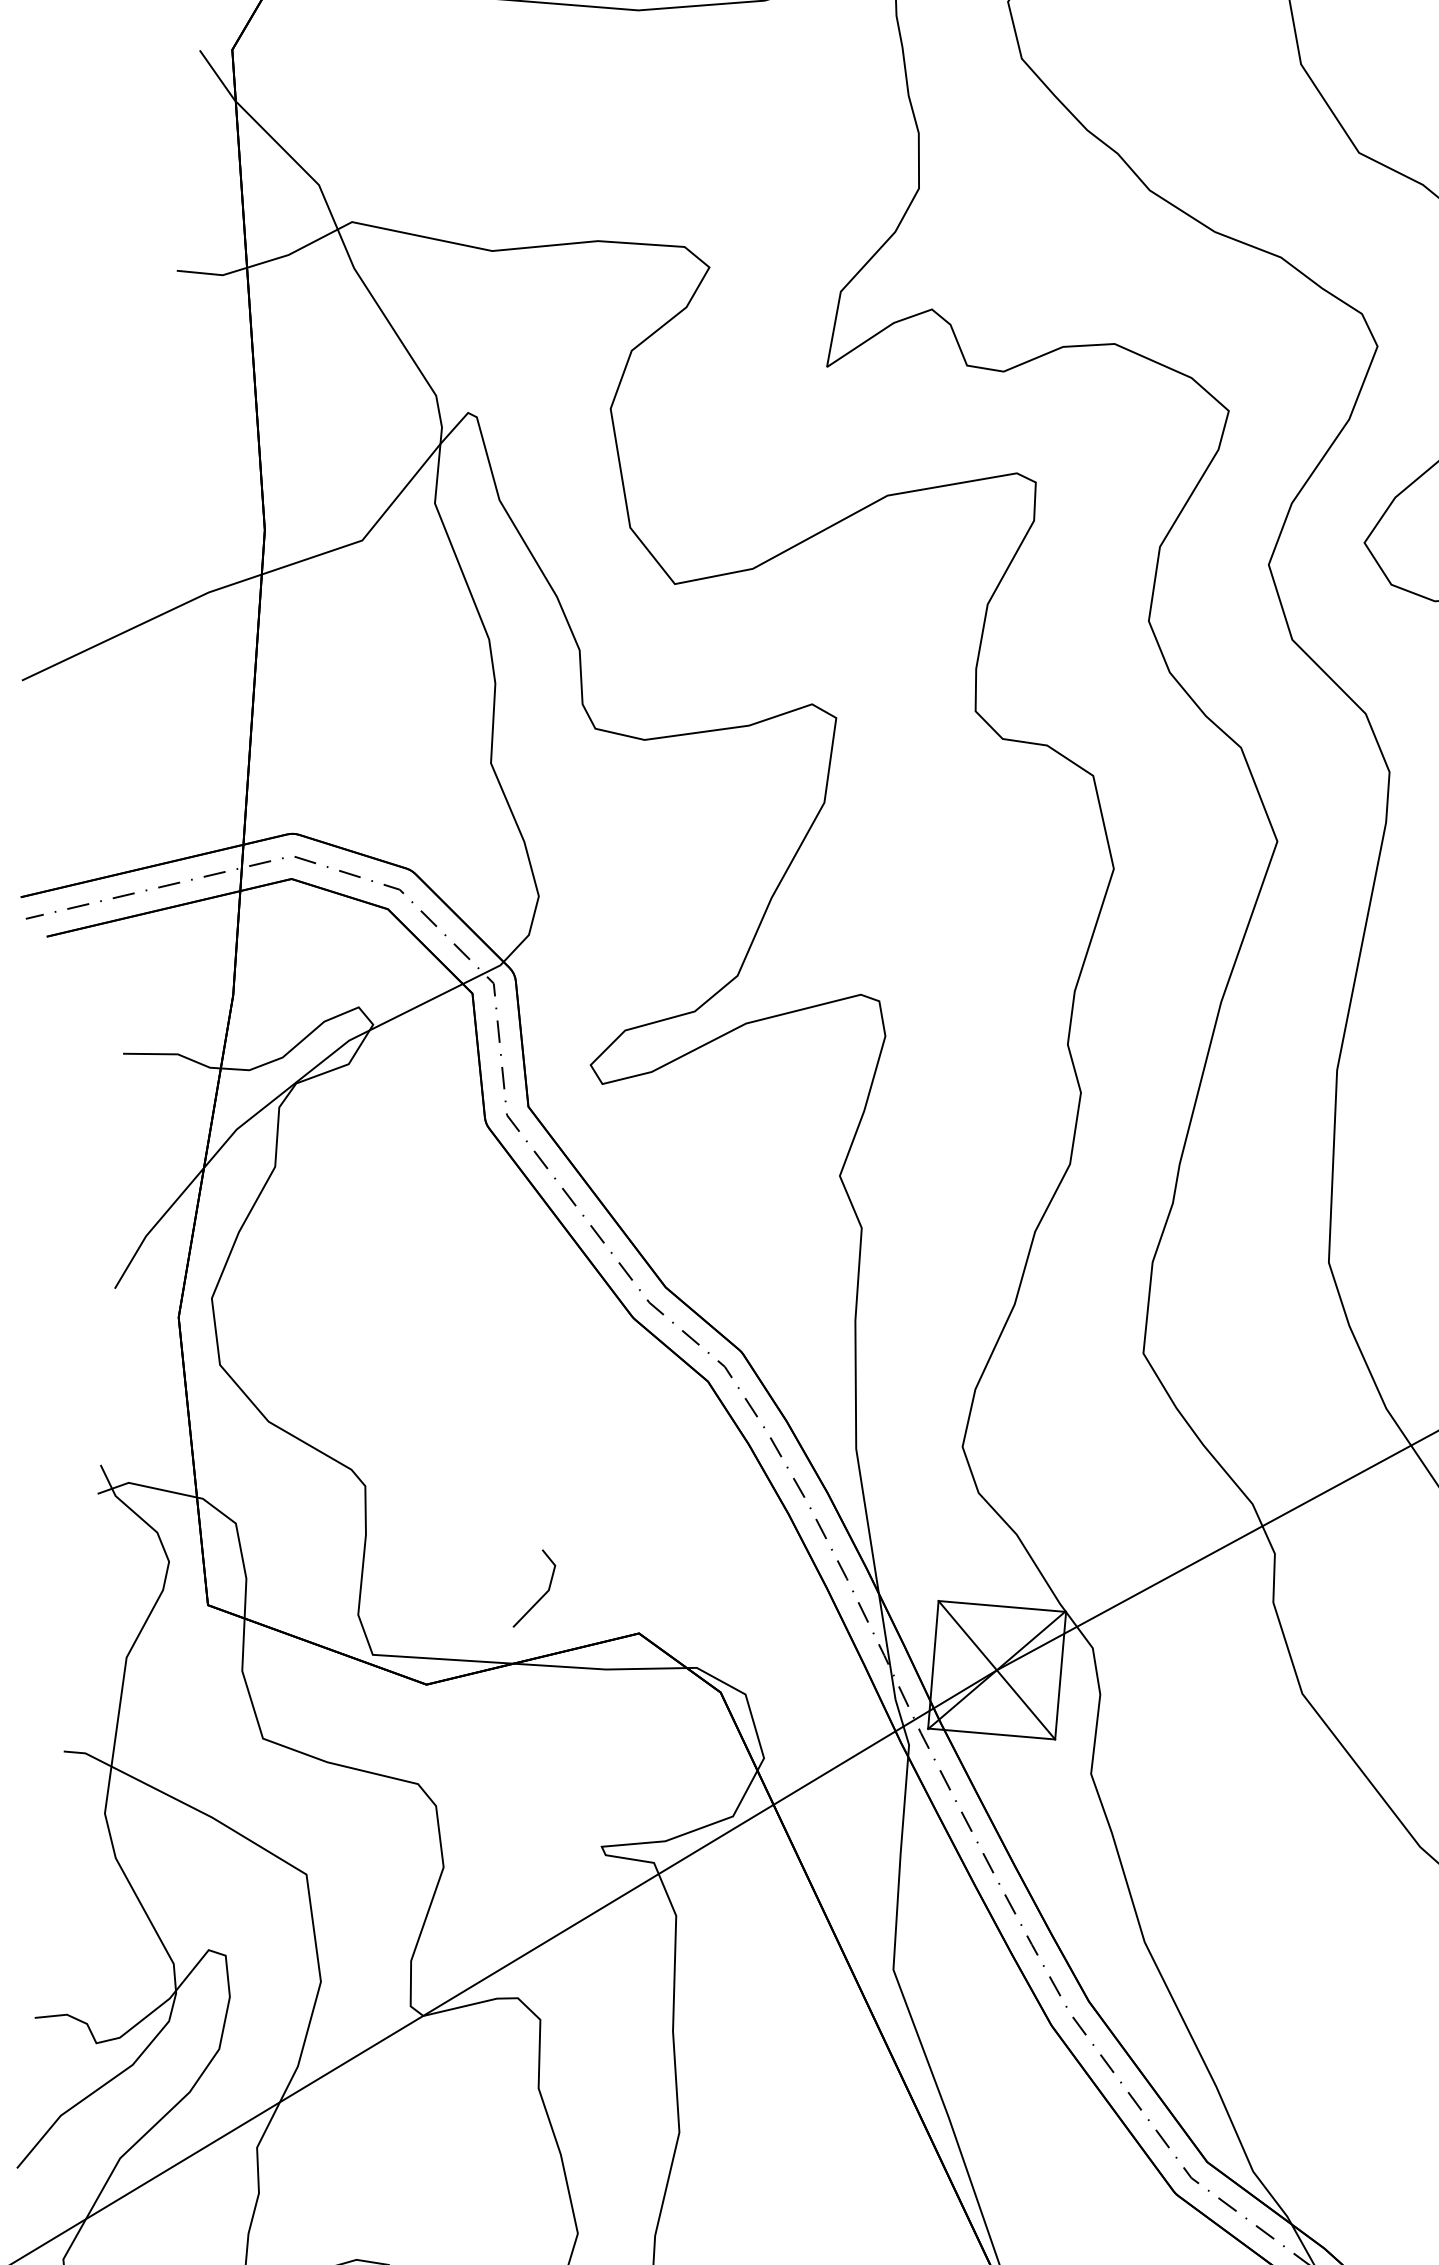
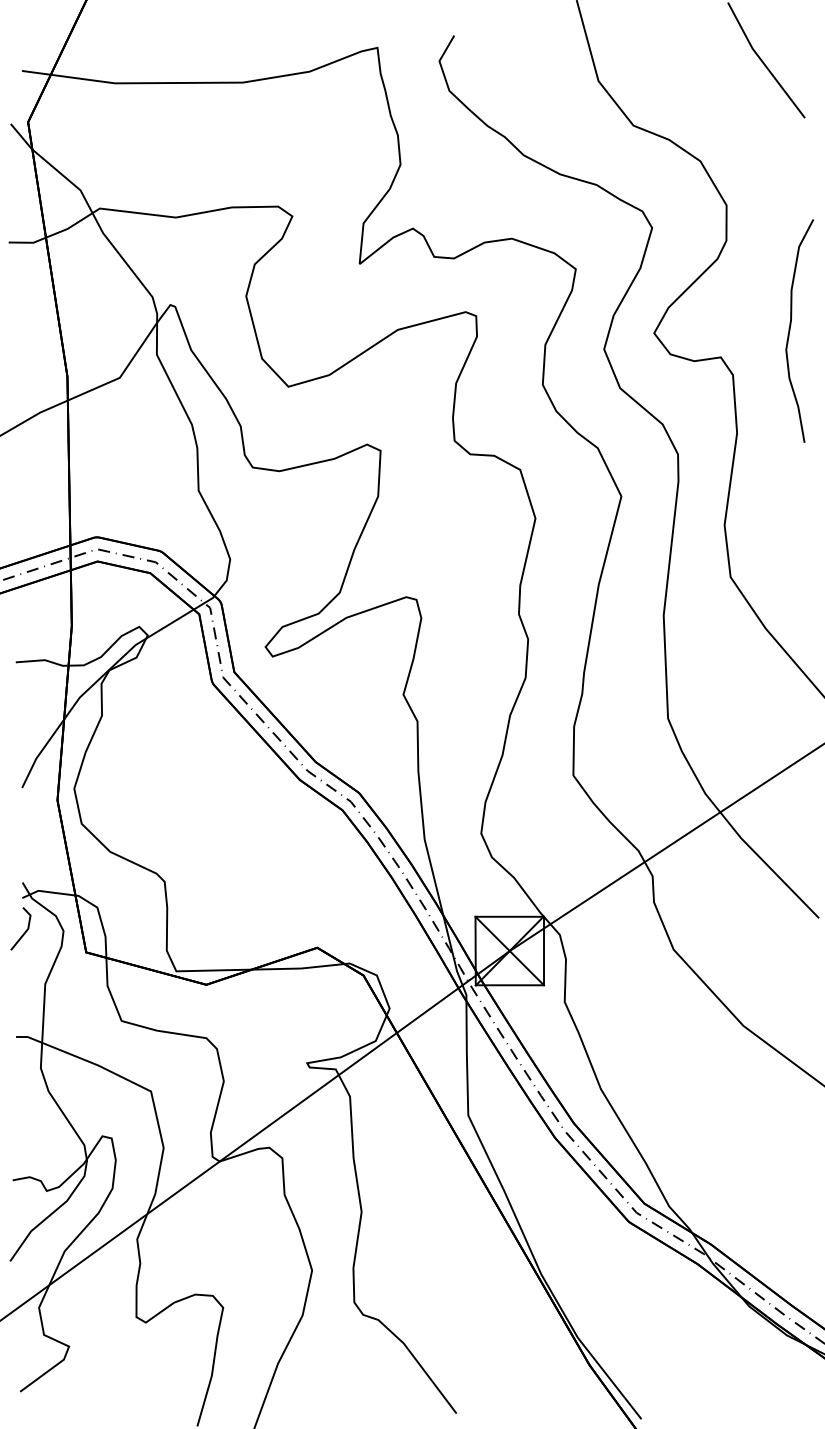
line: (541, 1594) -> (24, 931), moved

